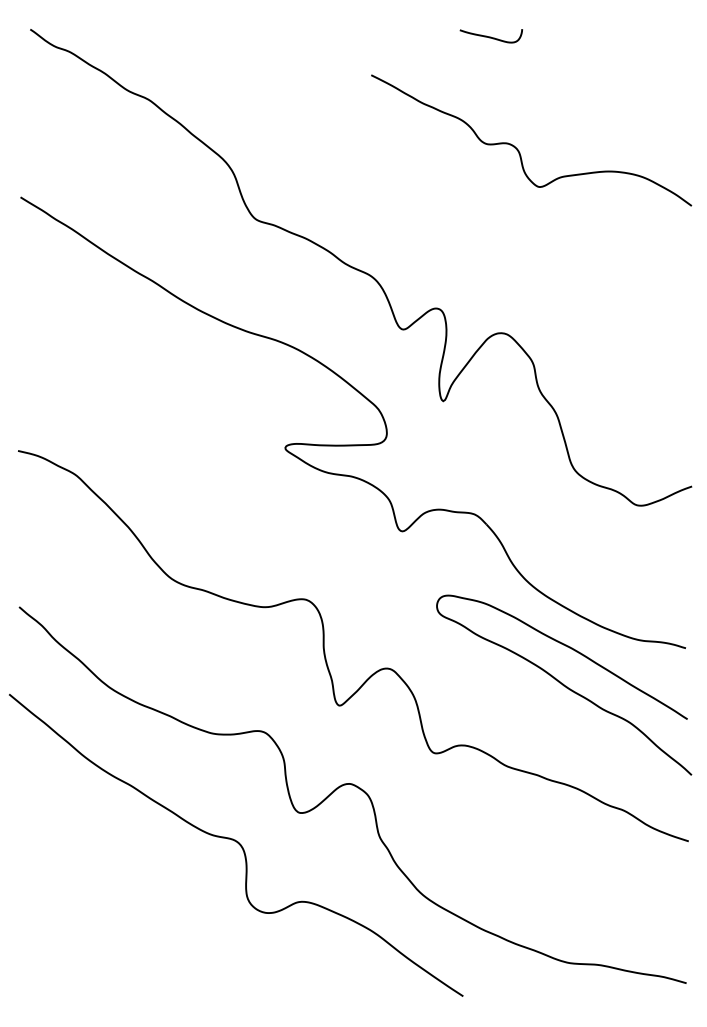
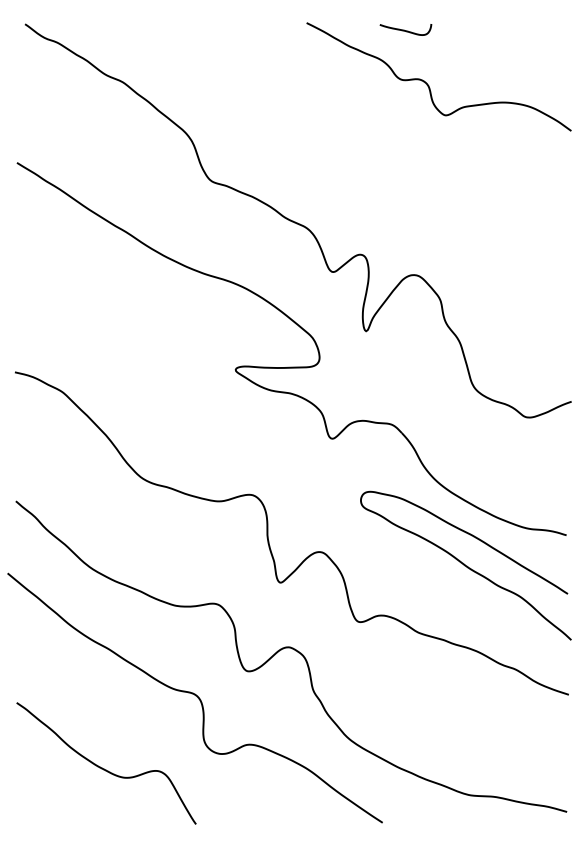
curve: (519, 150) -> (429, 85), moved
curve: (126, 930) -> (104, 768), added

